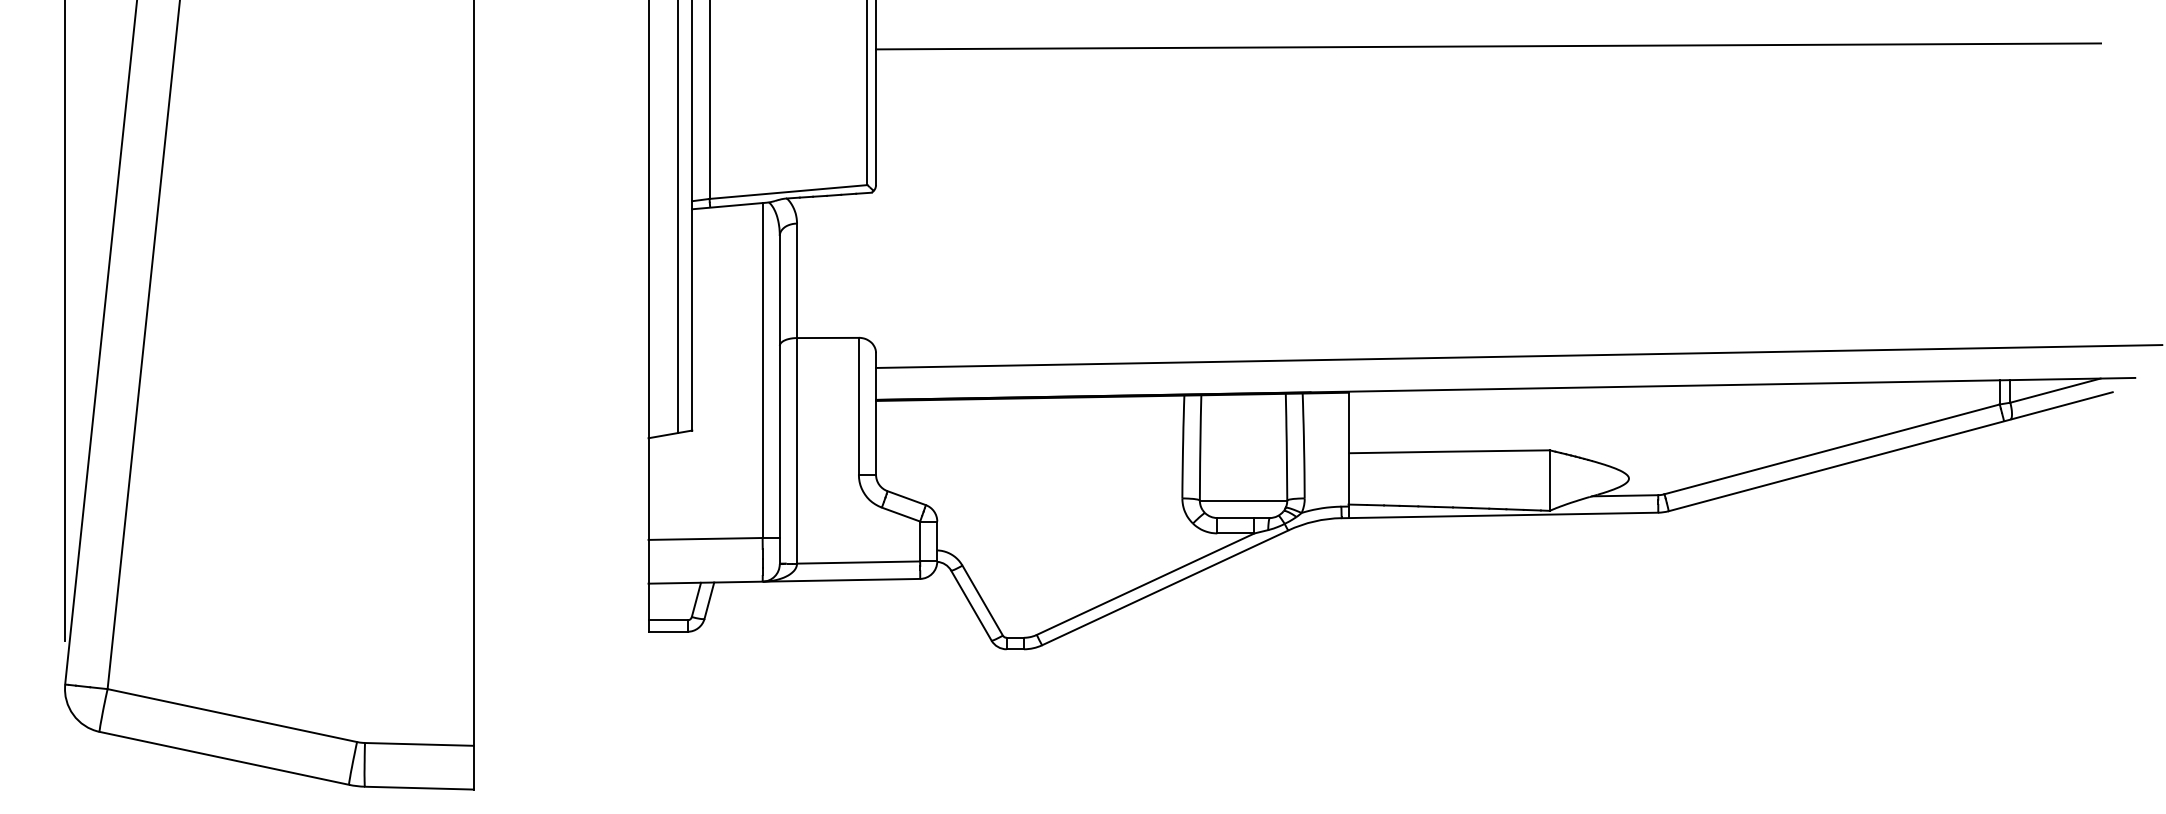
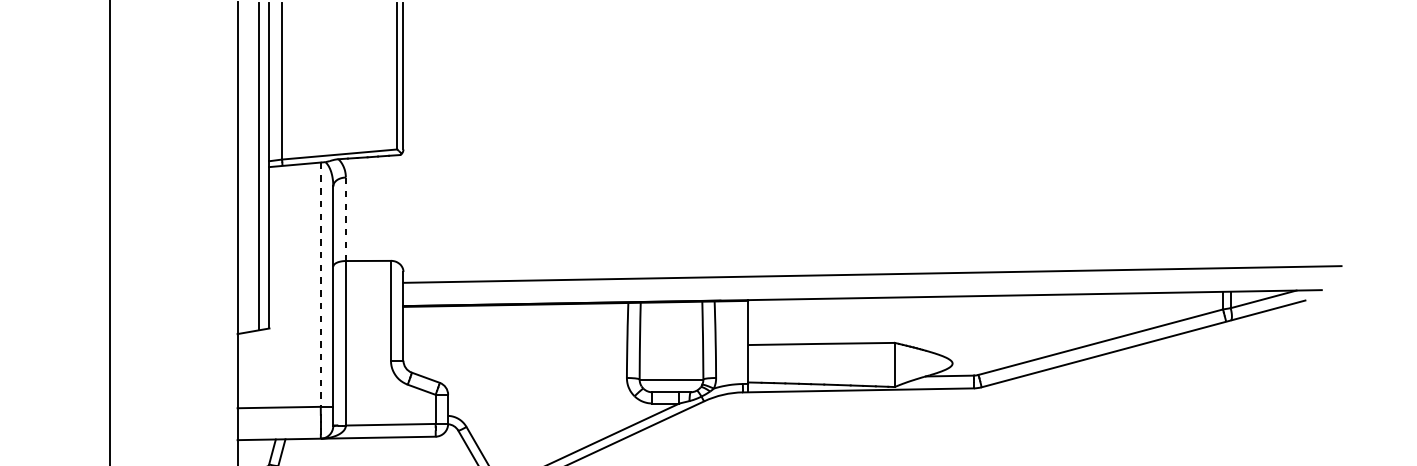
line: (1488, 46) -> (850, 48), removed
line: (797, 280) -> (346, 219), solid -> dashed
line: (762, 371) -> (320, 285), solid -> dashed

